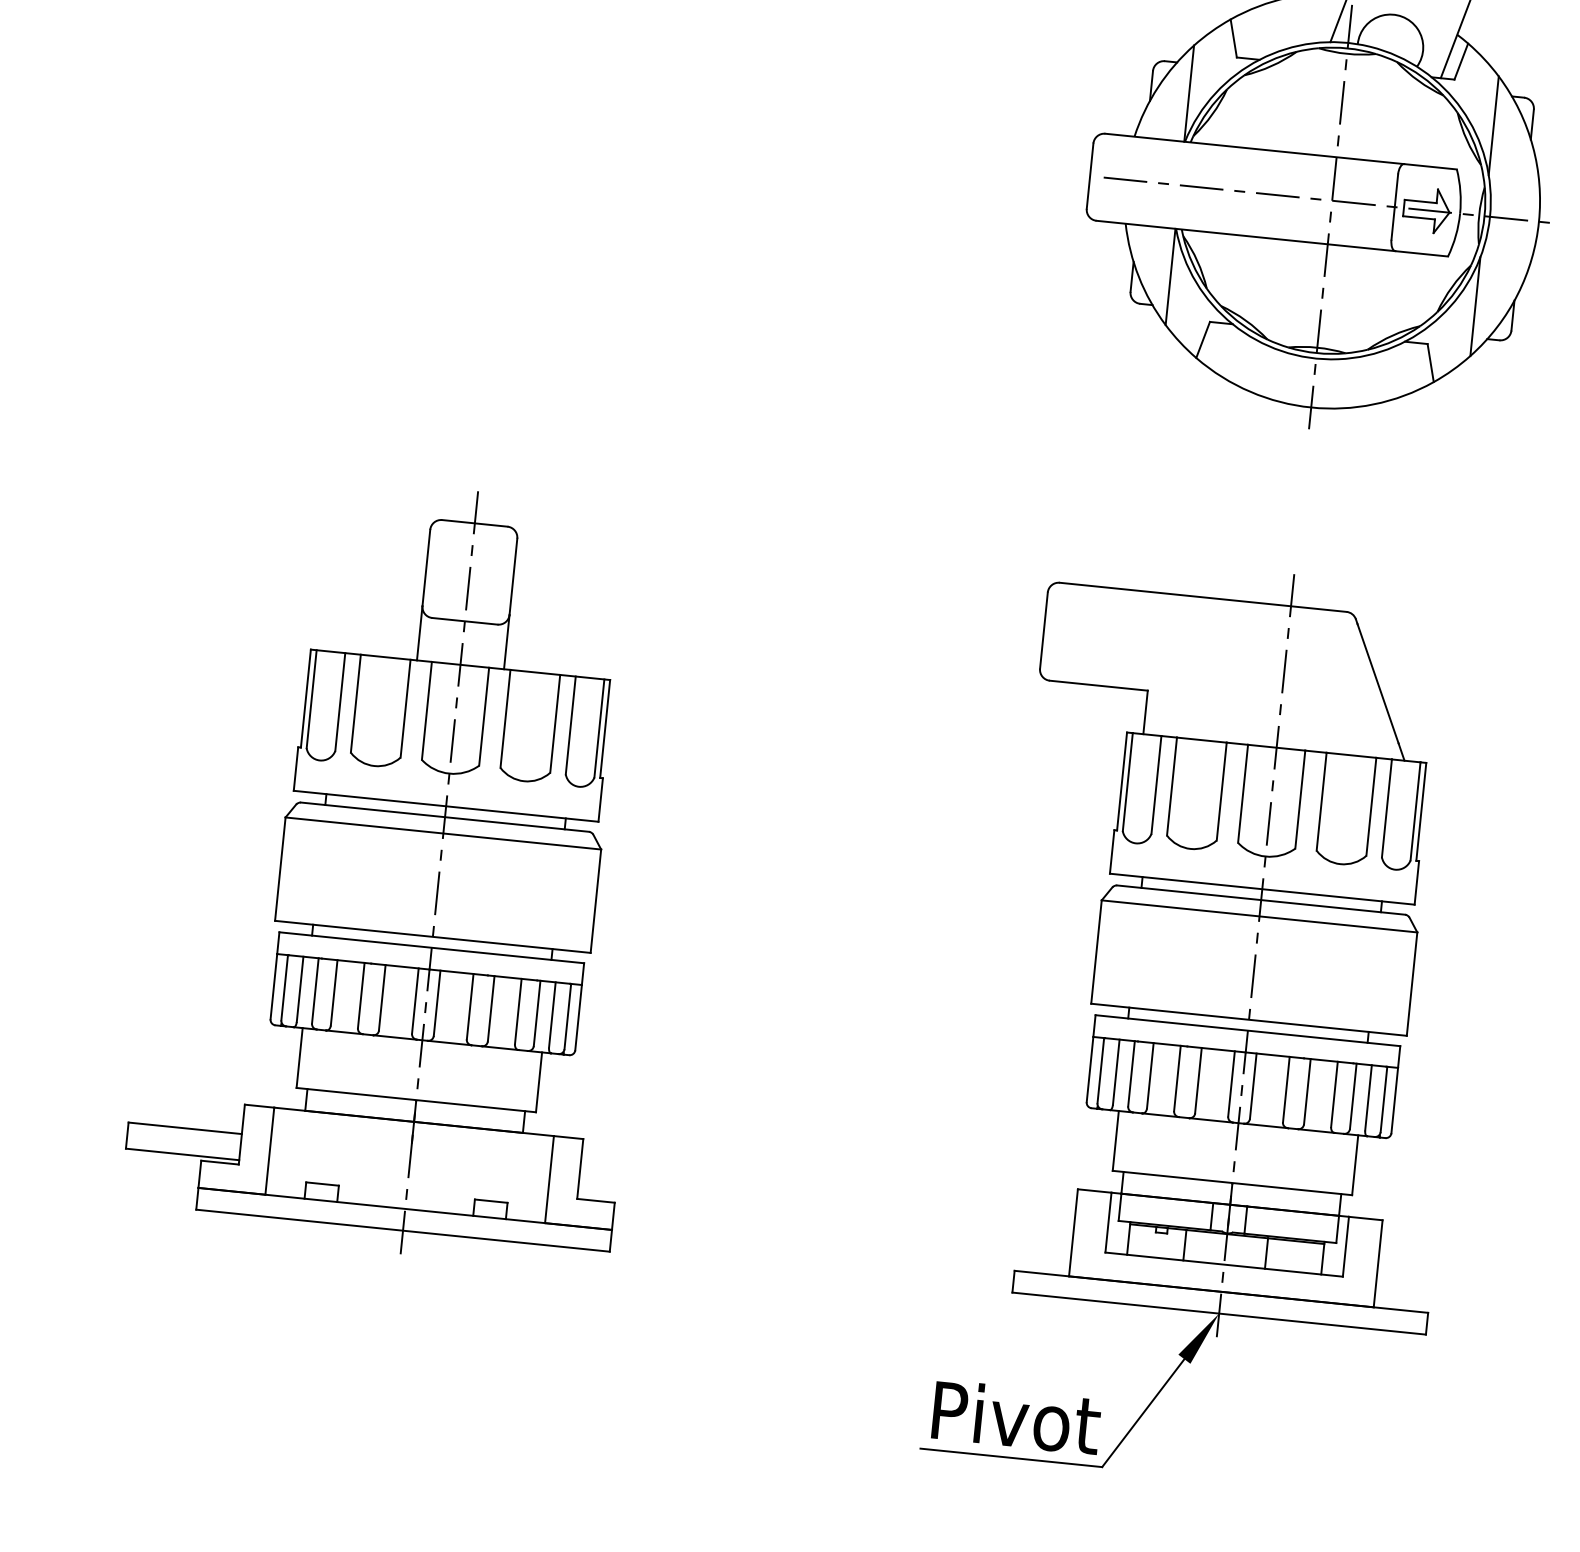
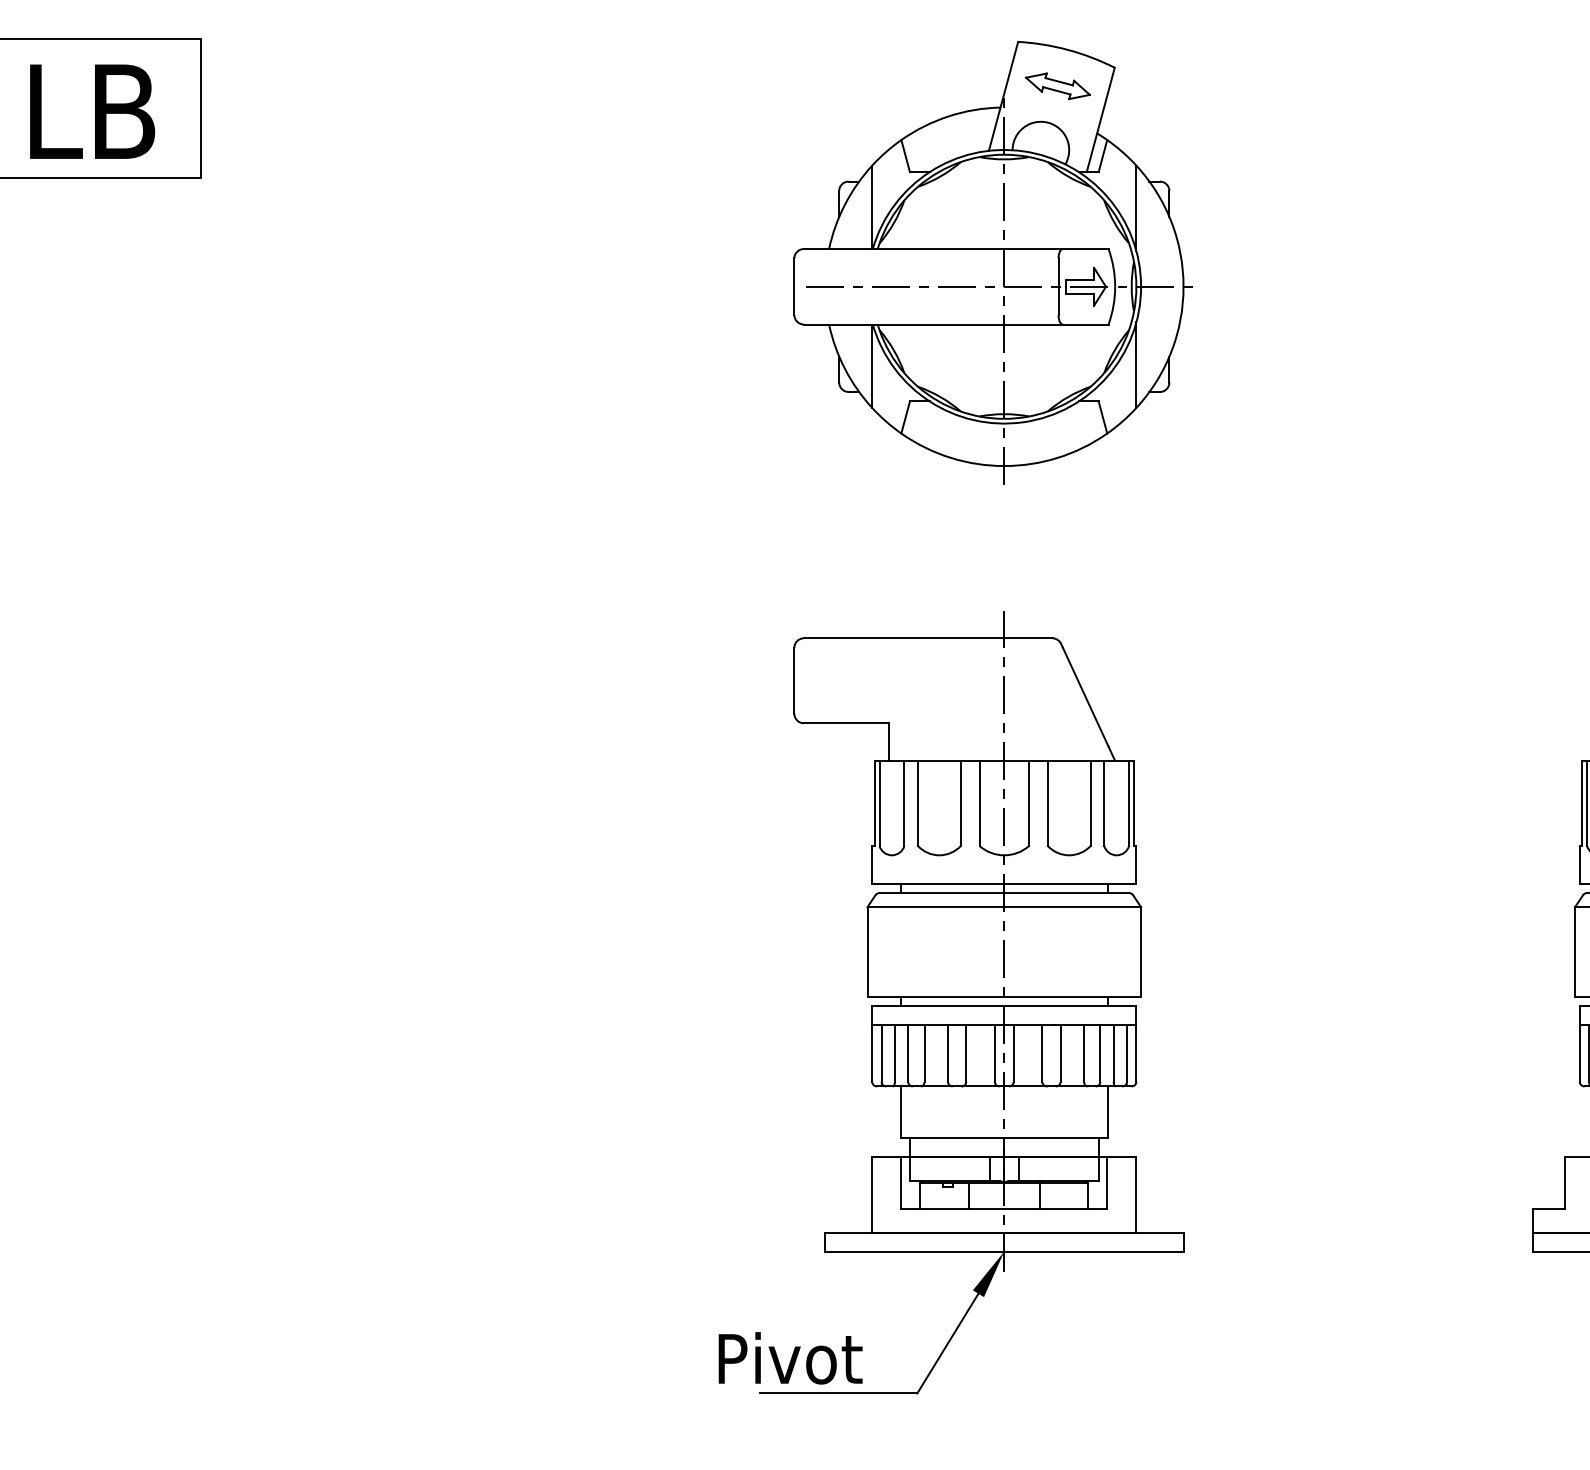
part: (401, 869) -> (263, 941), removed
text: (1016, 1417) -> (790, 1358), moved

